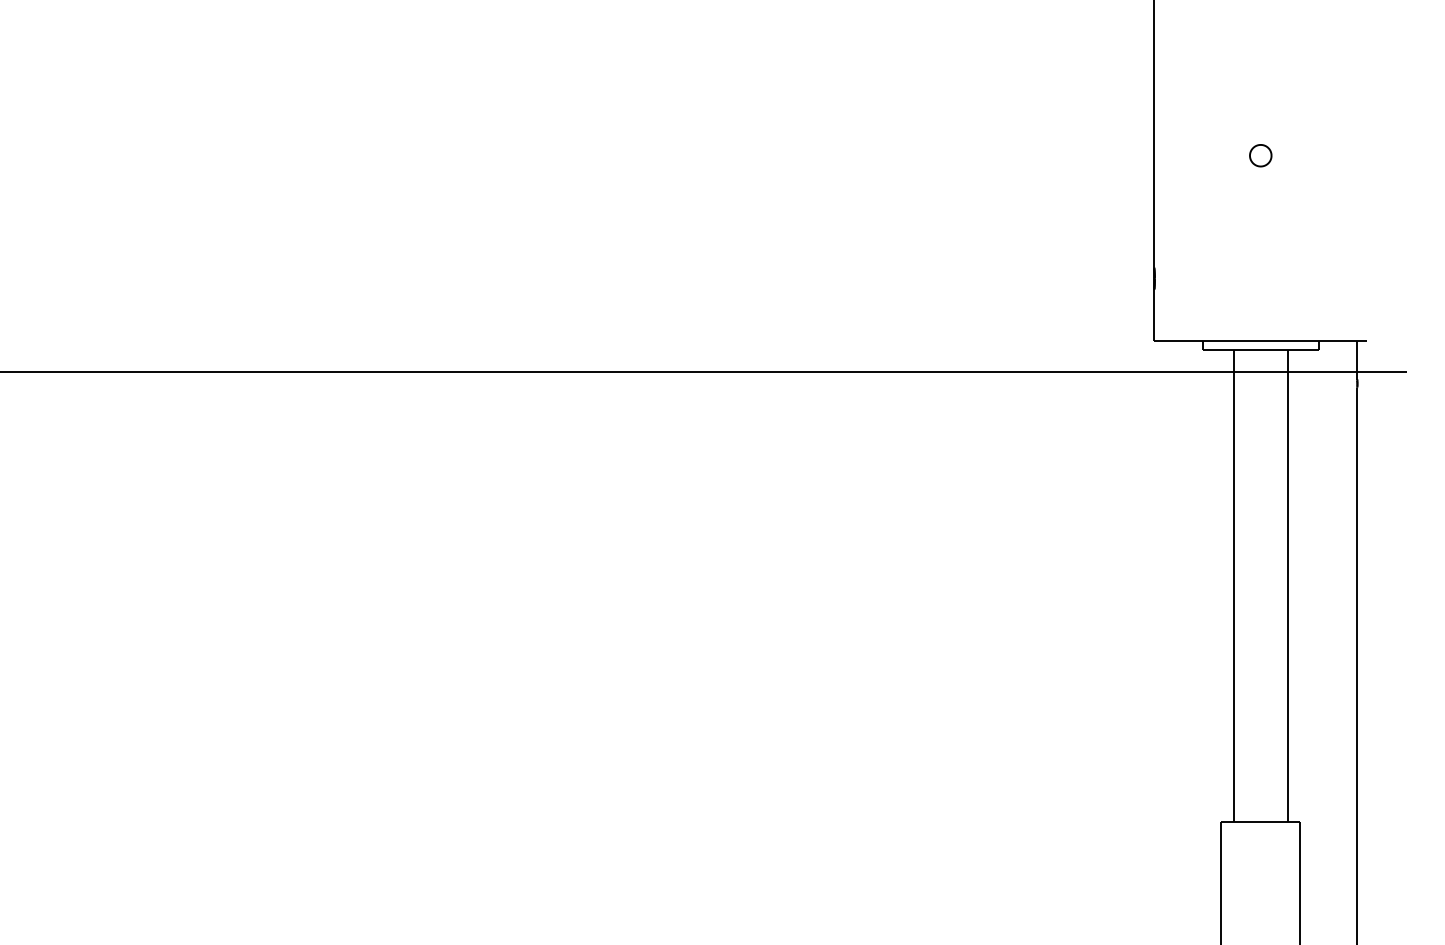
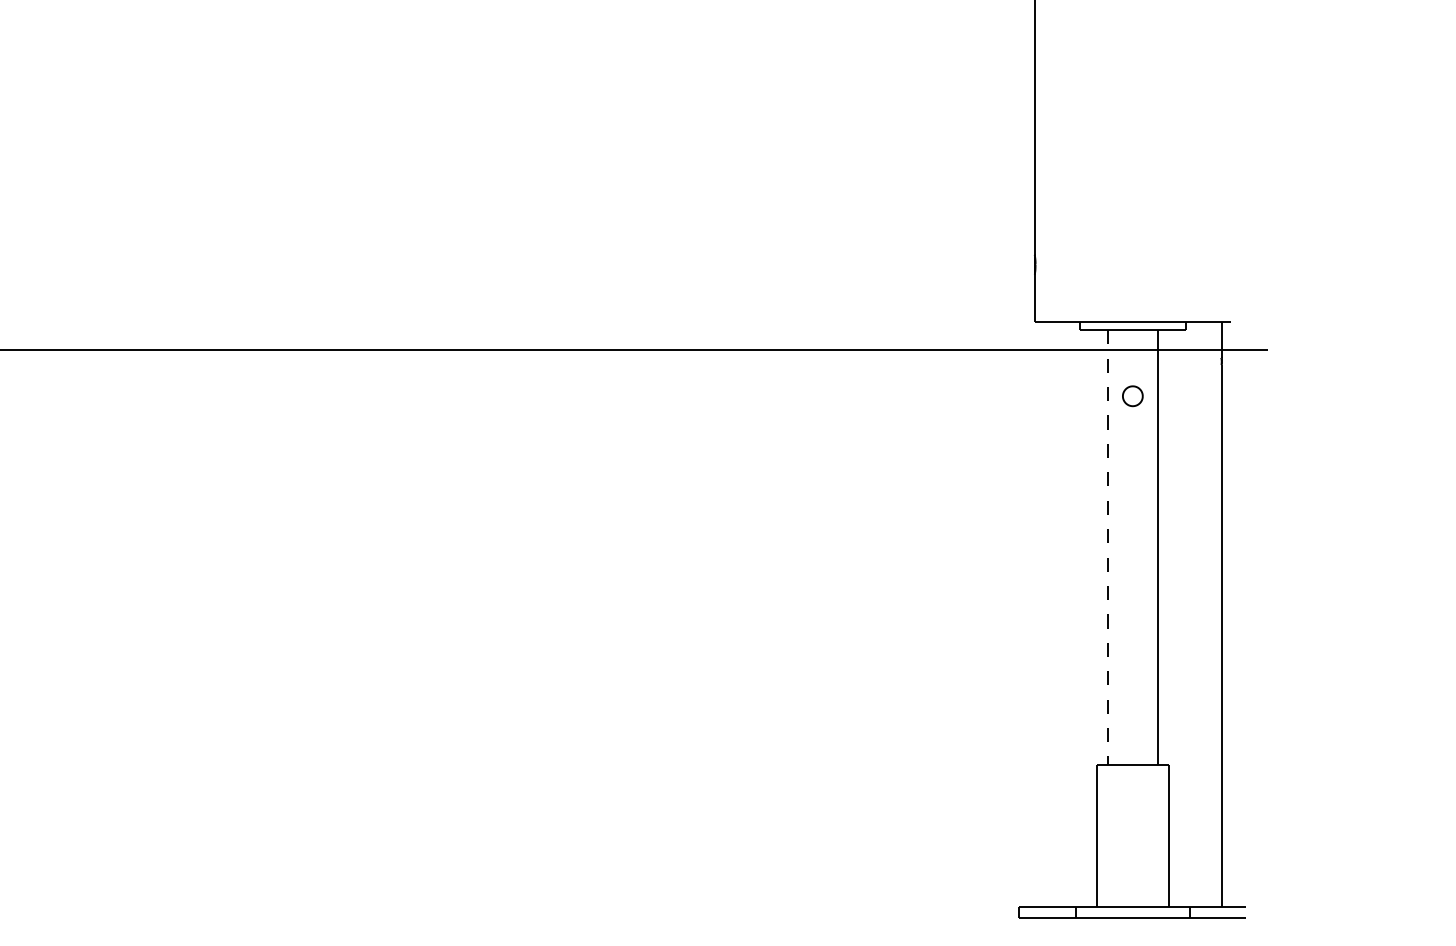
part: (1260, 155) -> (1132, 396), moved
line: (1233, 587) -> (1107, 548), solid -> dashed

